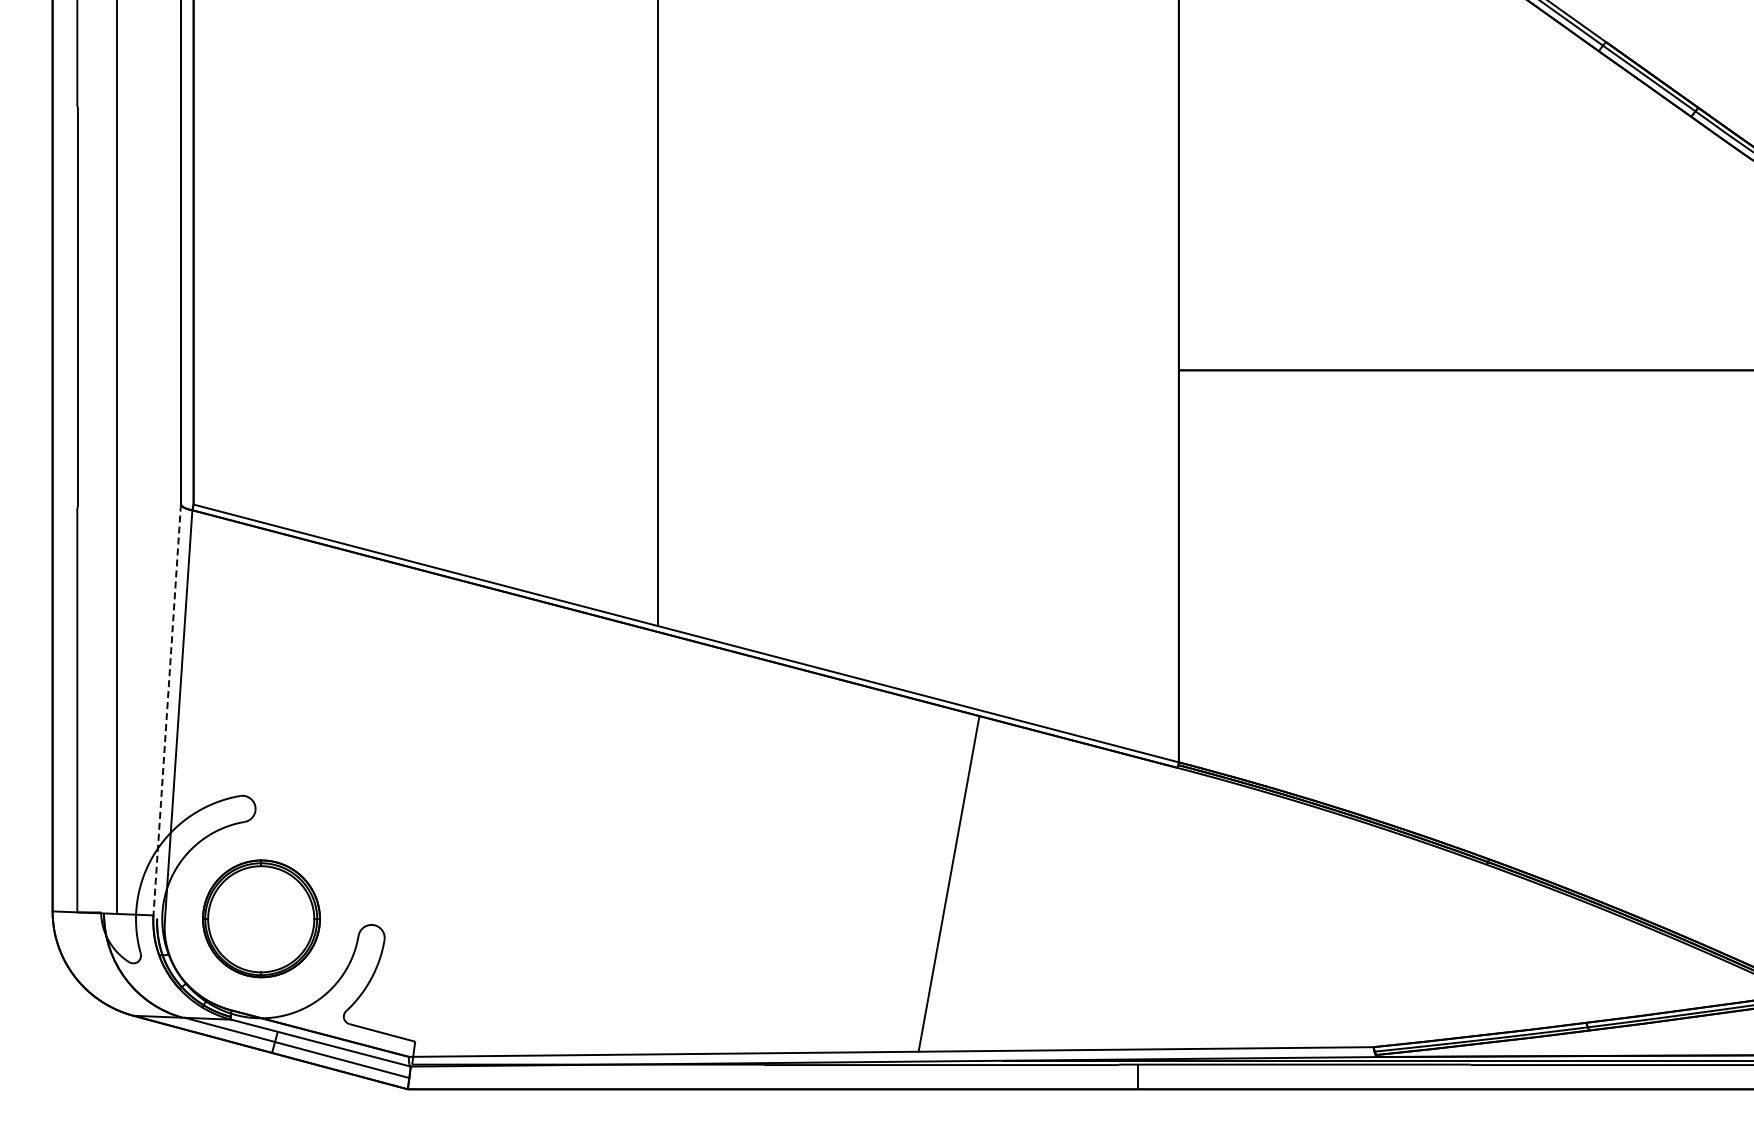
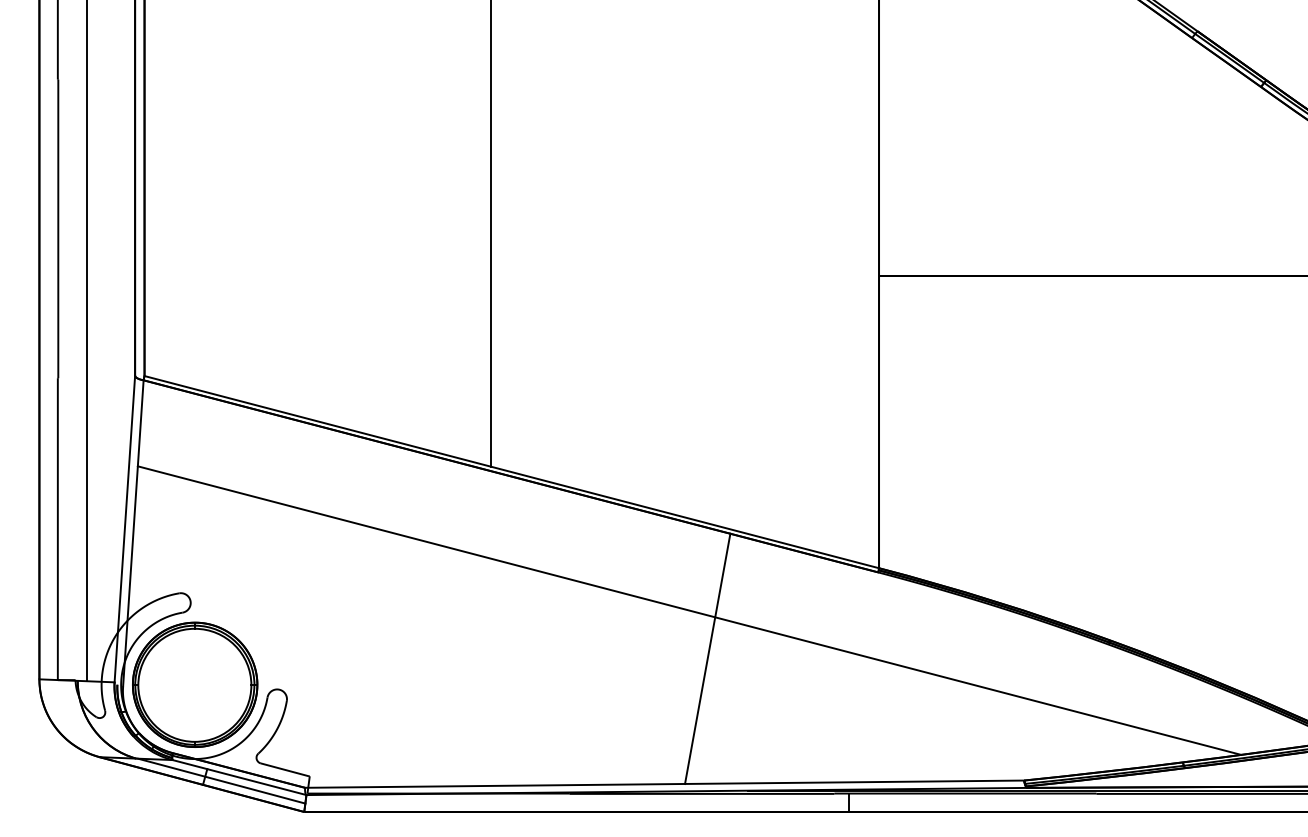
line: (167, 709) -> (125, 528), dashed -> solid
line: (924, 818) -> (689, 610), added
part: (261, 918) -> (195, 684), size x1.43

